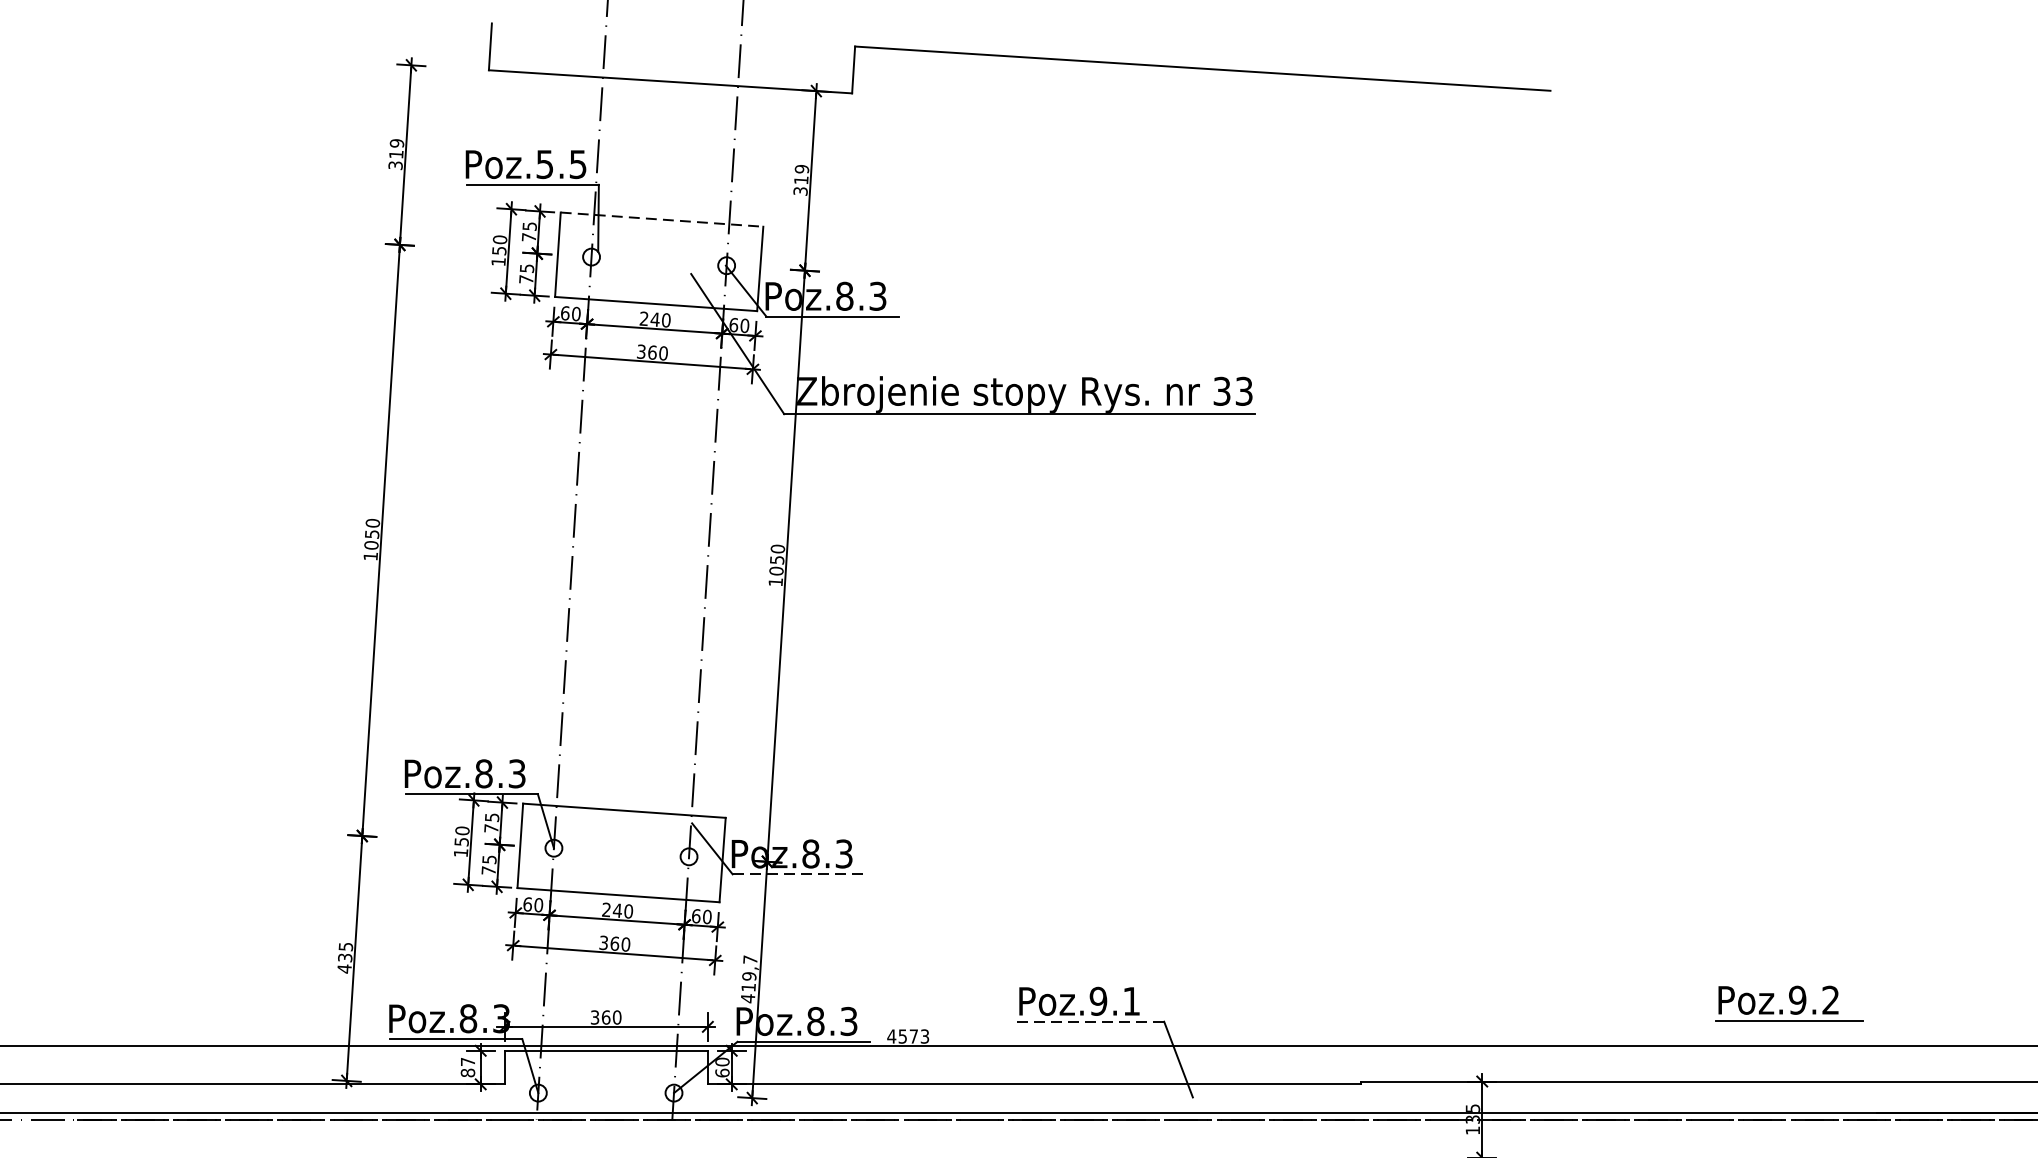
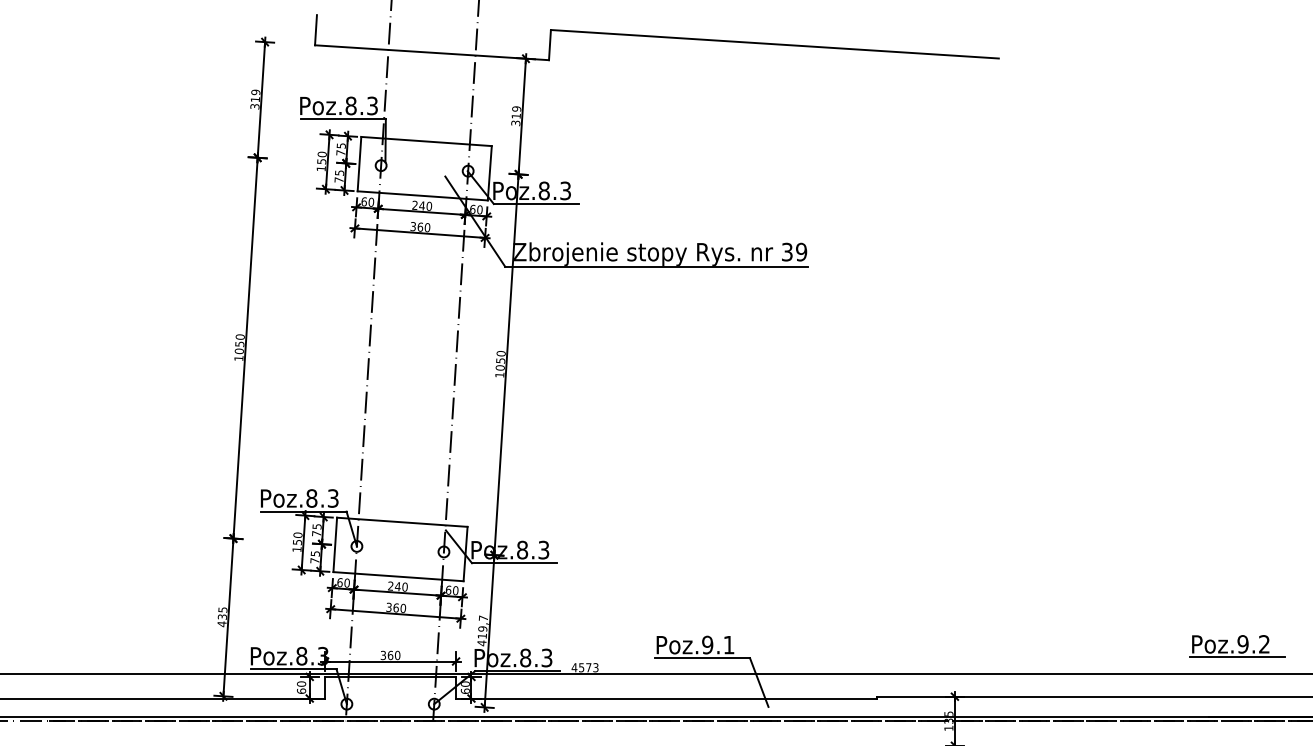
text: (561, 163) -> (361, 105), Poz.5.5 -> Poz.8.3
line: (663, 219) -> (427, 141), dashed -> solid
text: (1244, 390) -> (801, 251), 33 -> 39
line: (798, 874) -> (514, 563), dashed -> solid
part: (1788, 1003) -> (1237, 646), moved
line: (1091, 1022) -> (703, 658), dashed -> solid
text: (467, 1067) -> (301, 687), 87 -> 60

